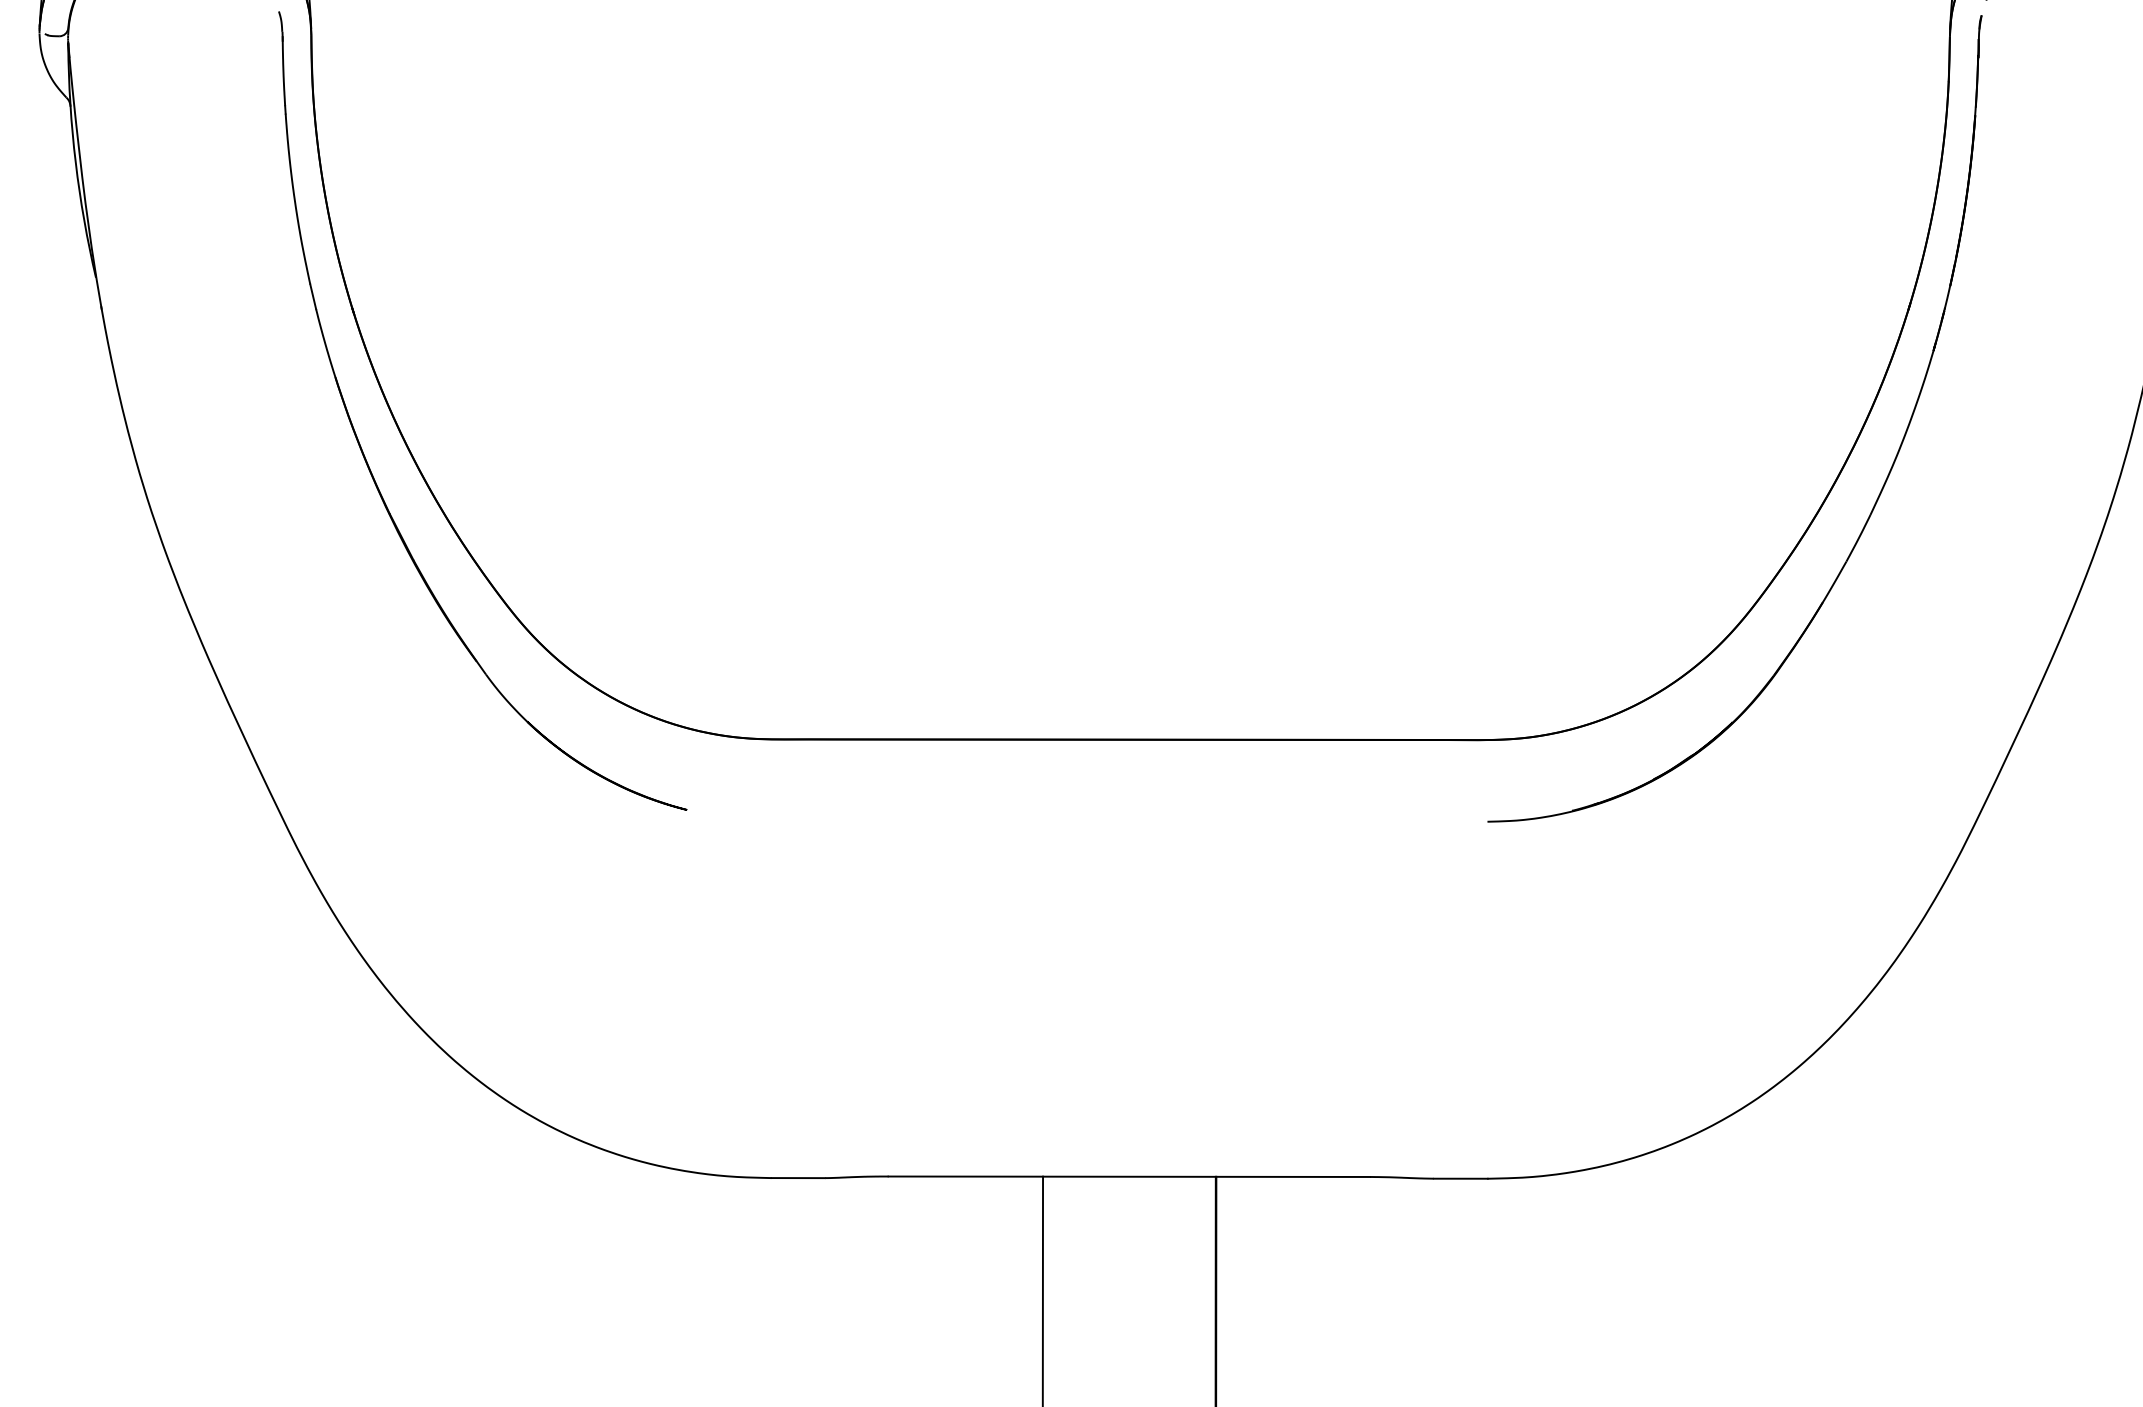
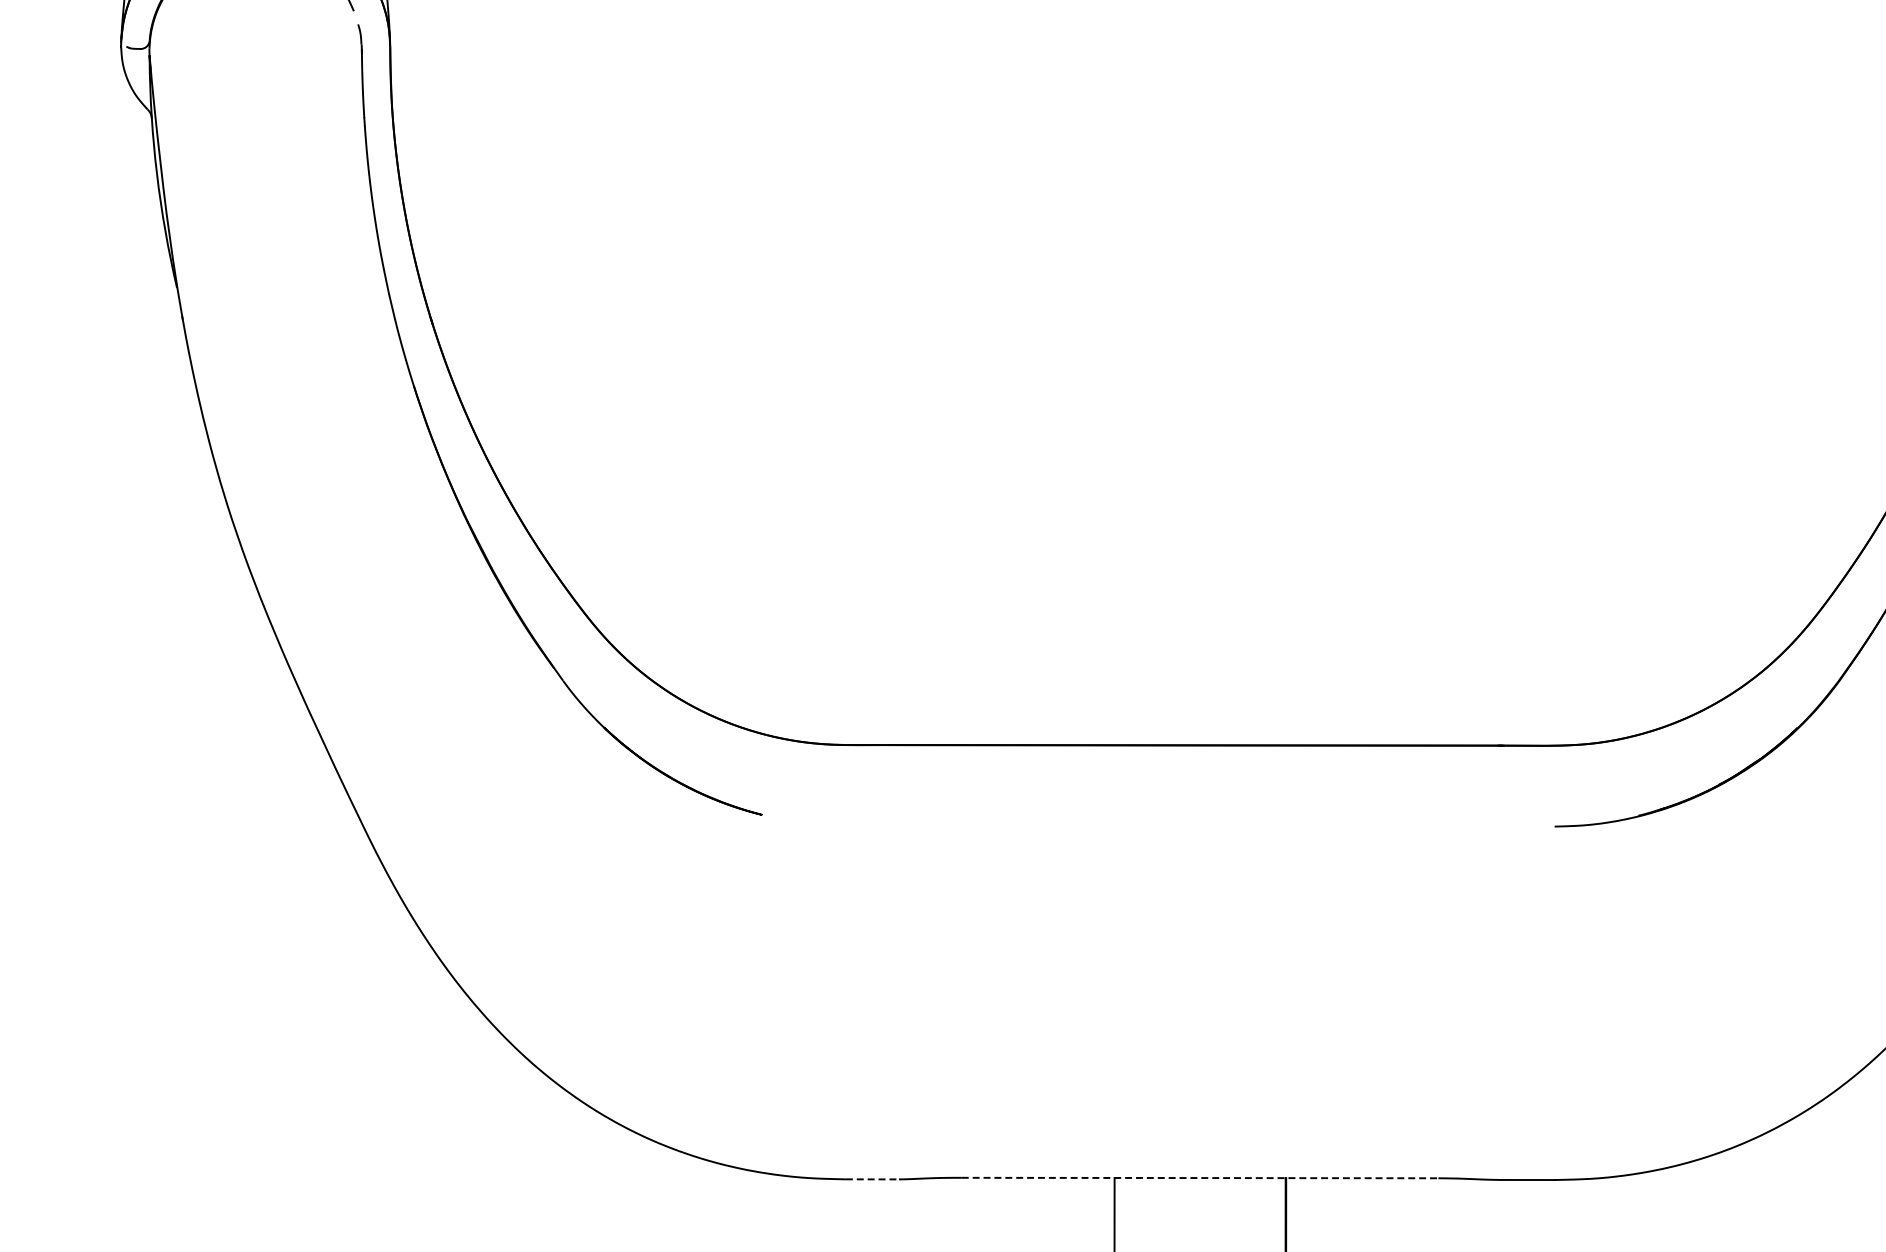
line: (1129, 1176) -> (1200, 1177), solid -> dashed
line: (798, 1178) -> (872, 1179), solid -> dashed

